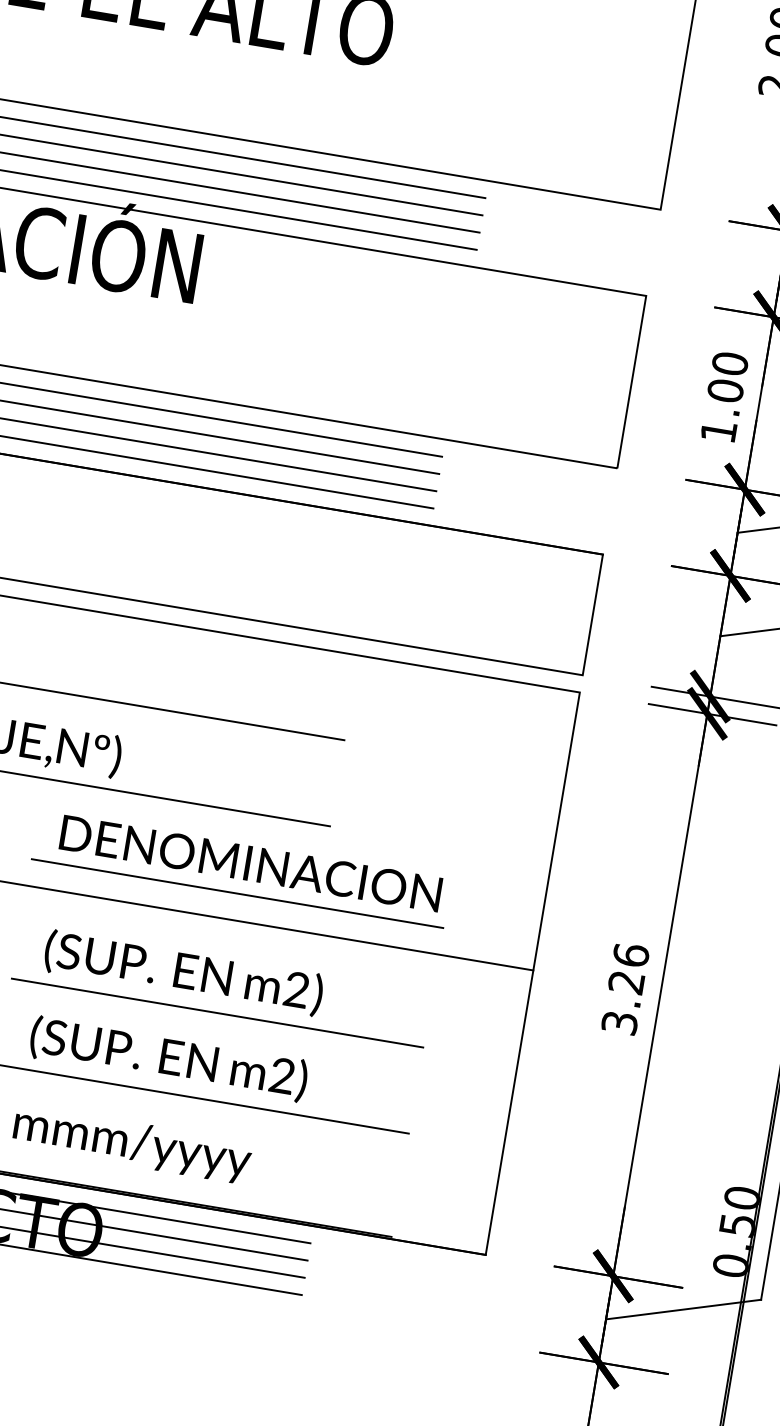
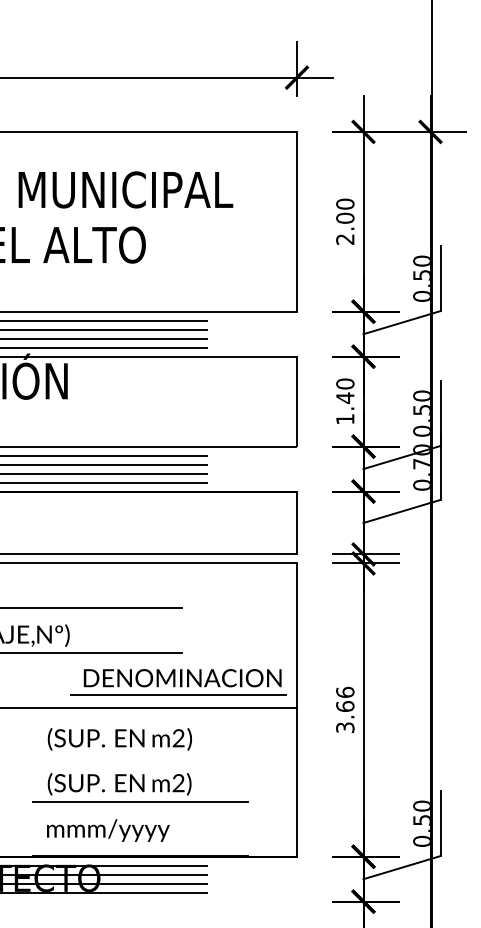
text: (726, 389) -> (345, 397), 1.00 -> 1.40
part: (241, 870) -> (178, 682), moved
text: (626, 982) -> (345, 706), 3.26 -> 3.66
line: (217, 1012) -> (140, 756), removed

